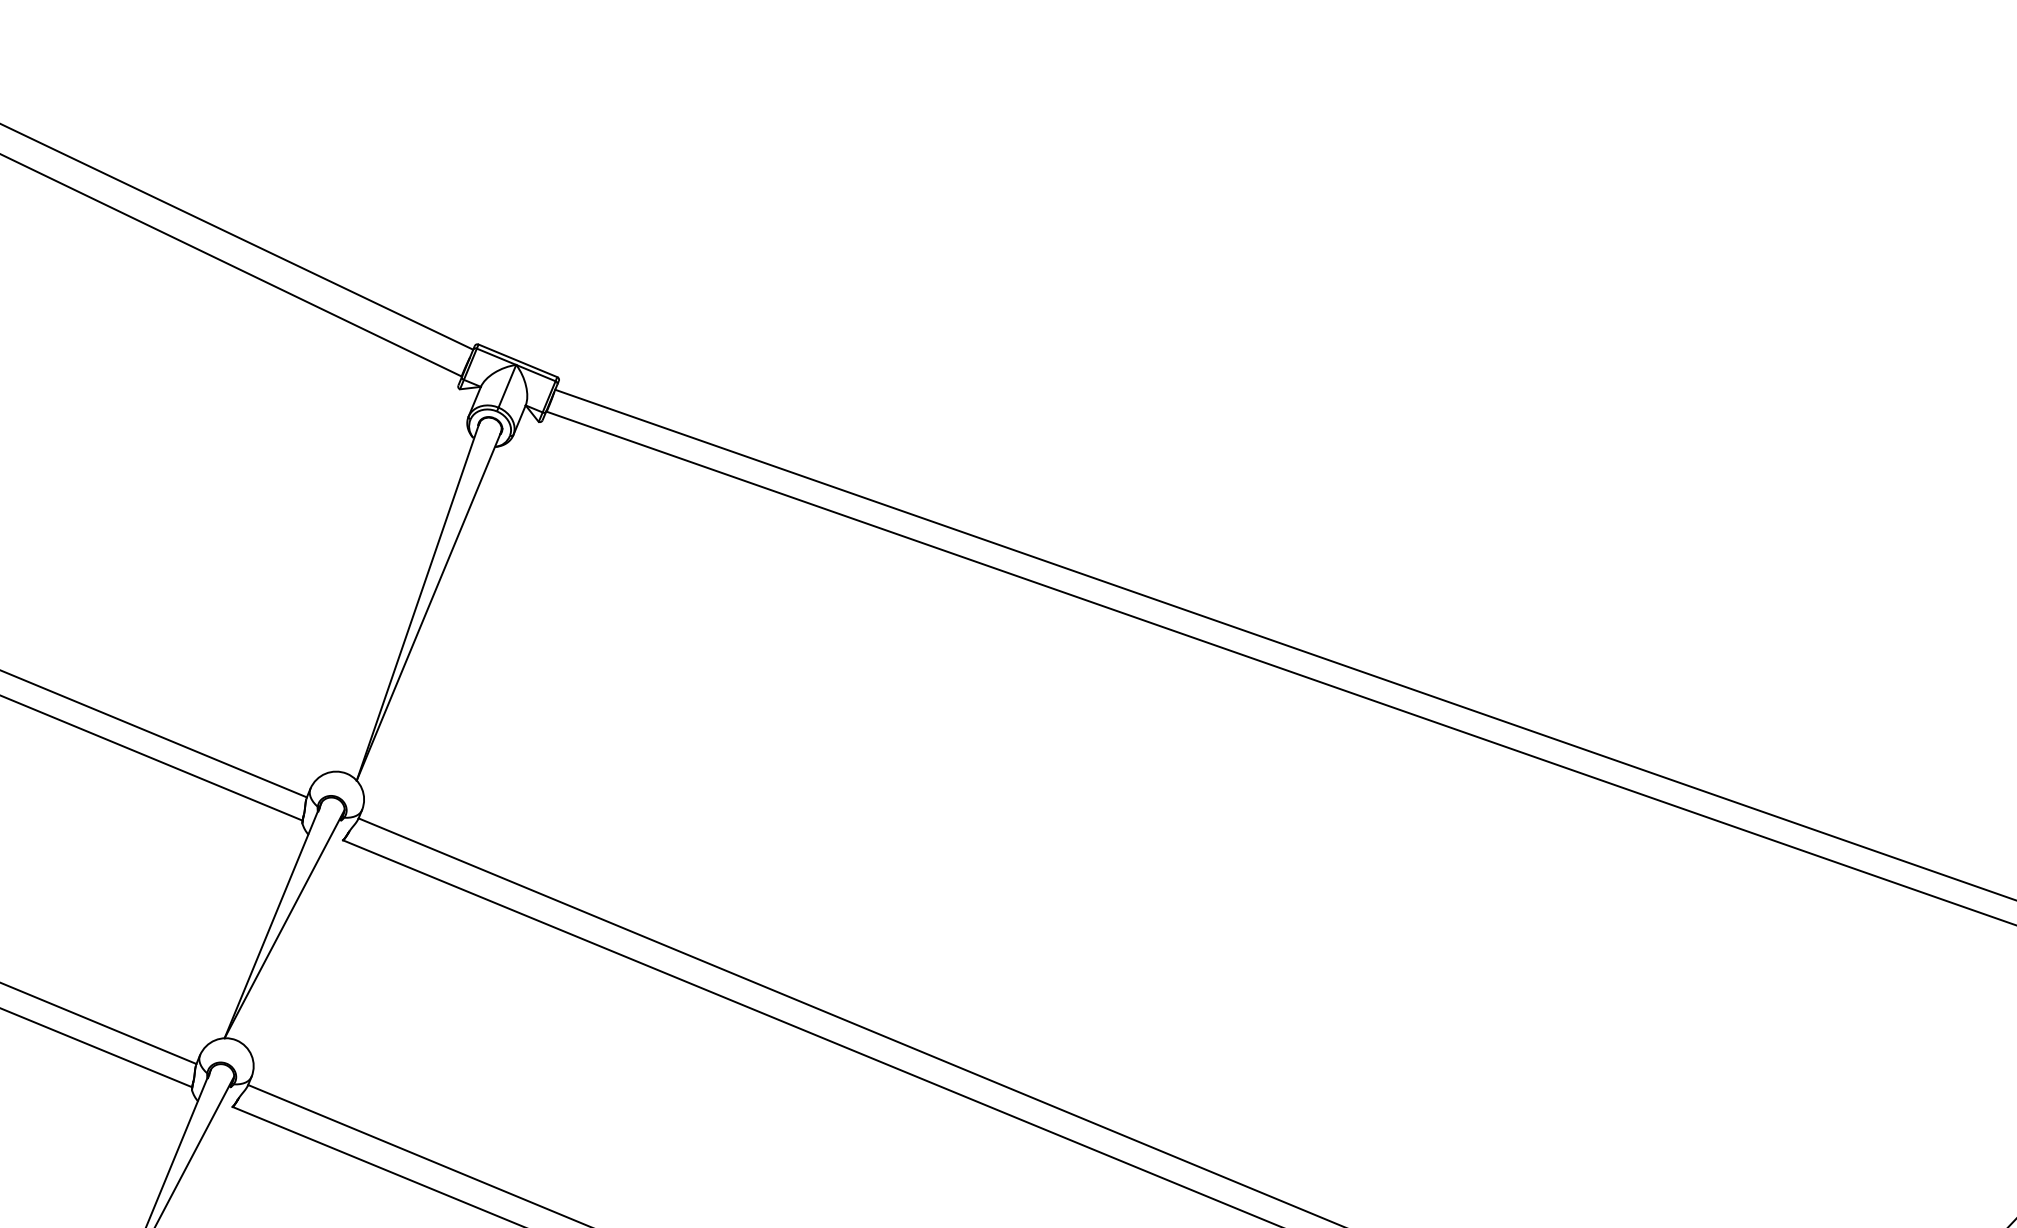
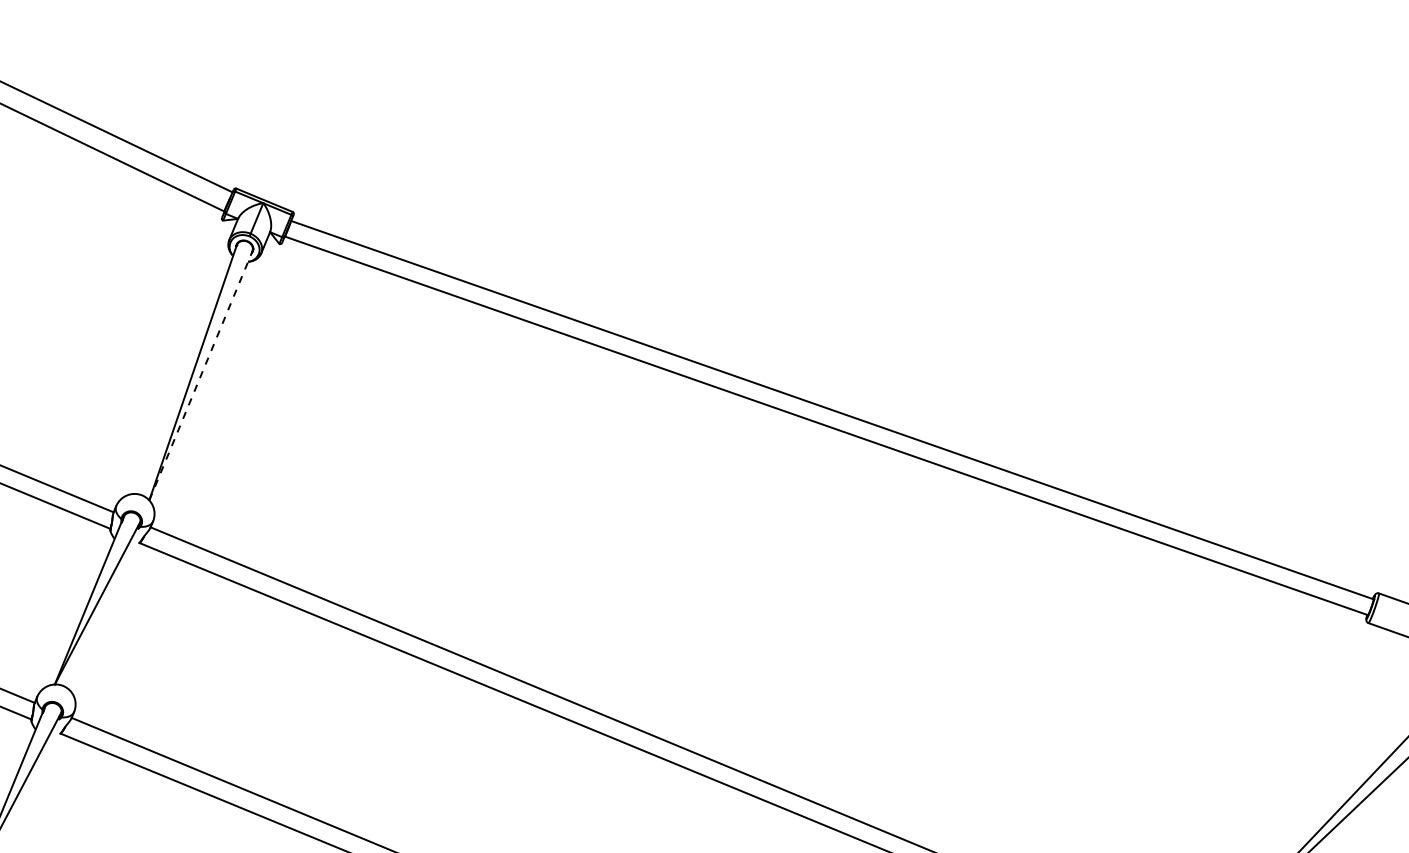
line: (428, 606) -> (200, 375), solid -> dashed

